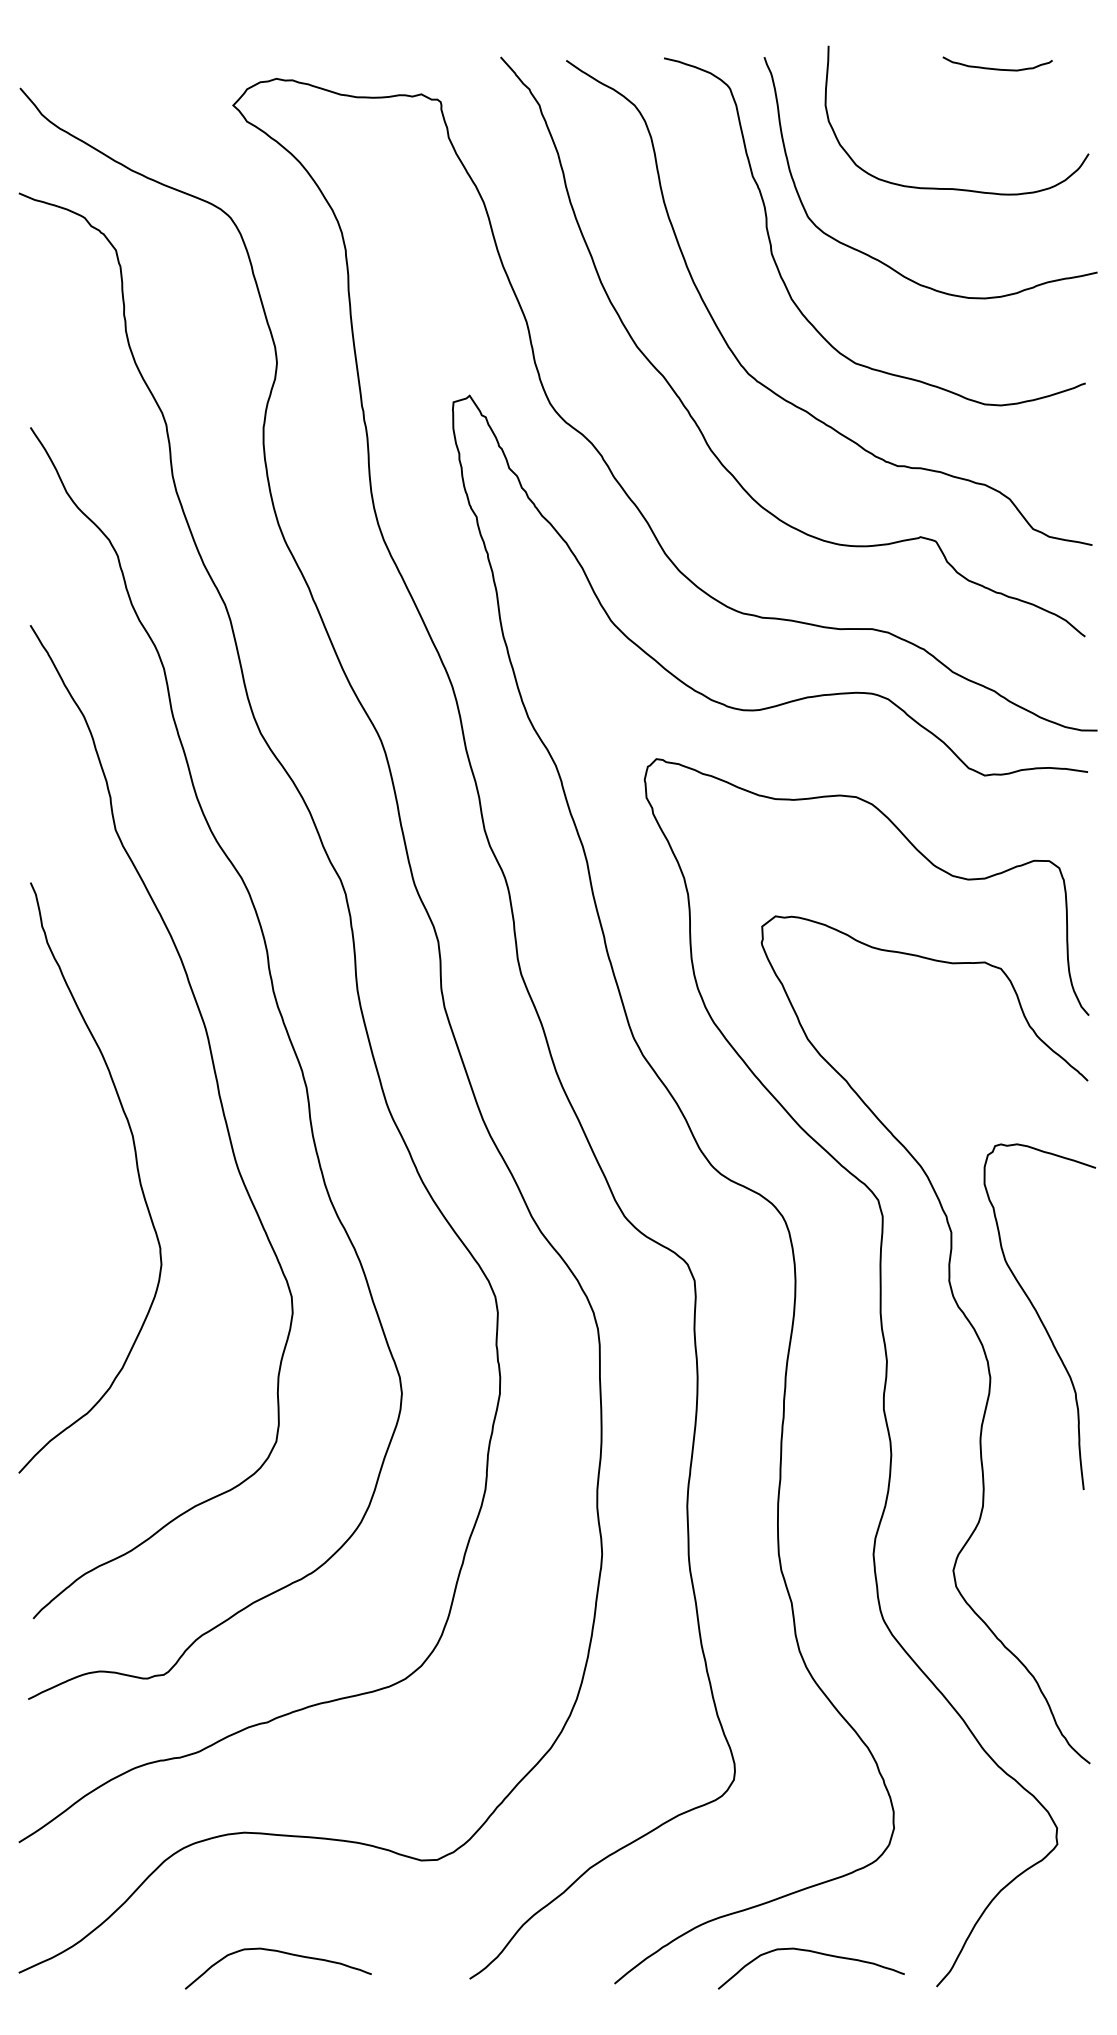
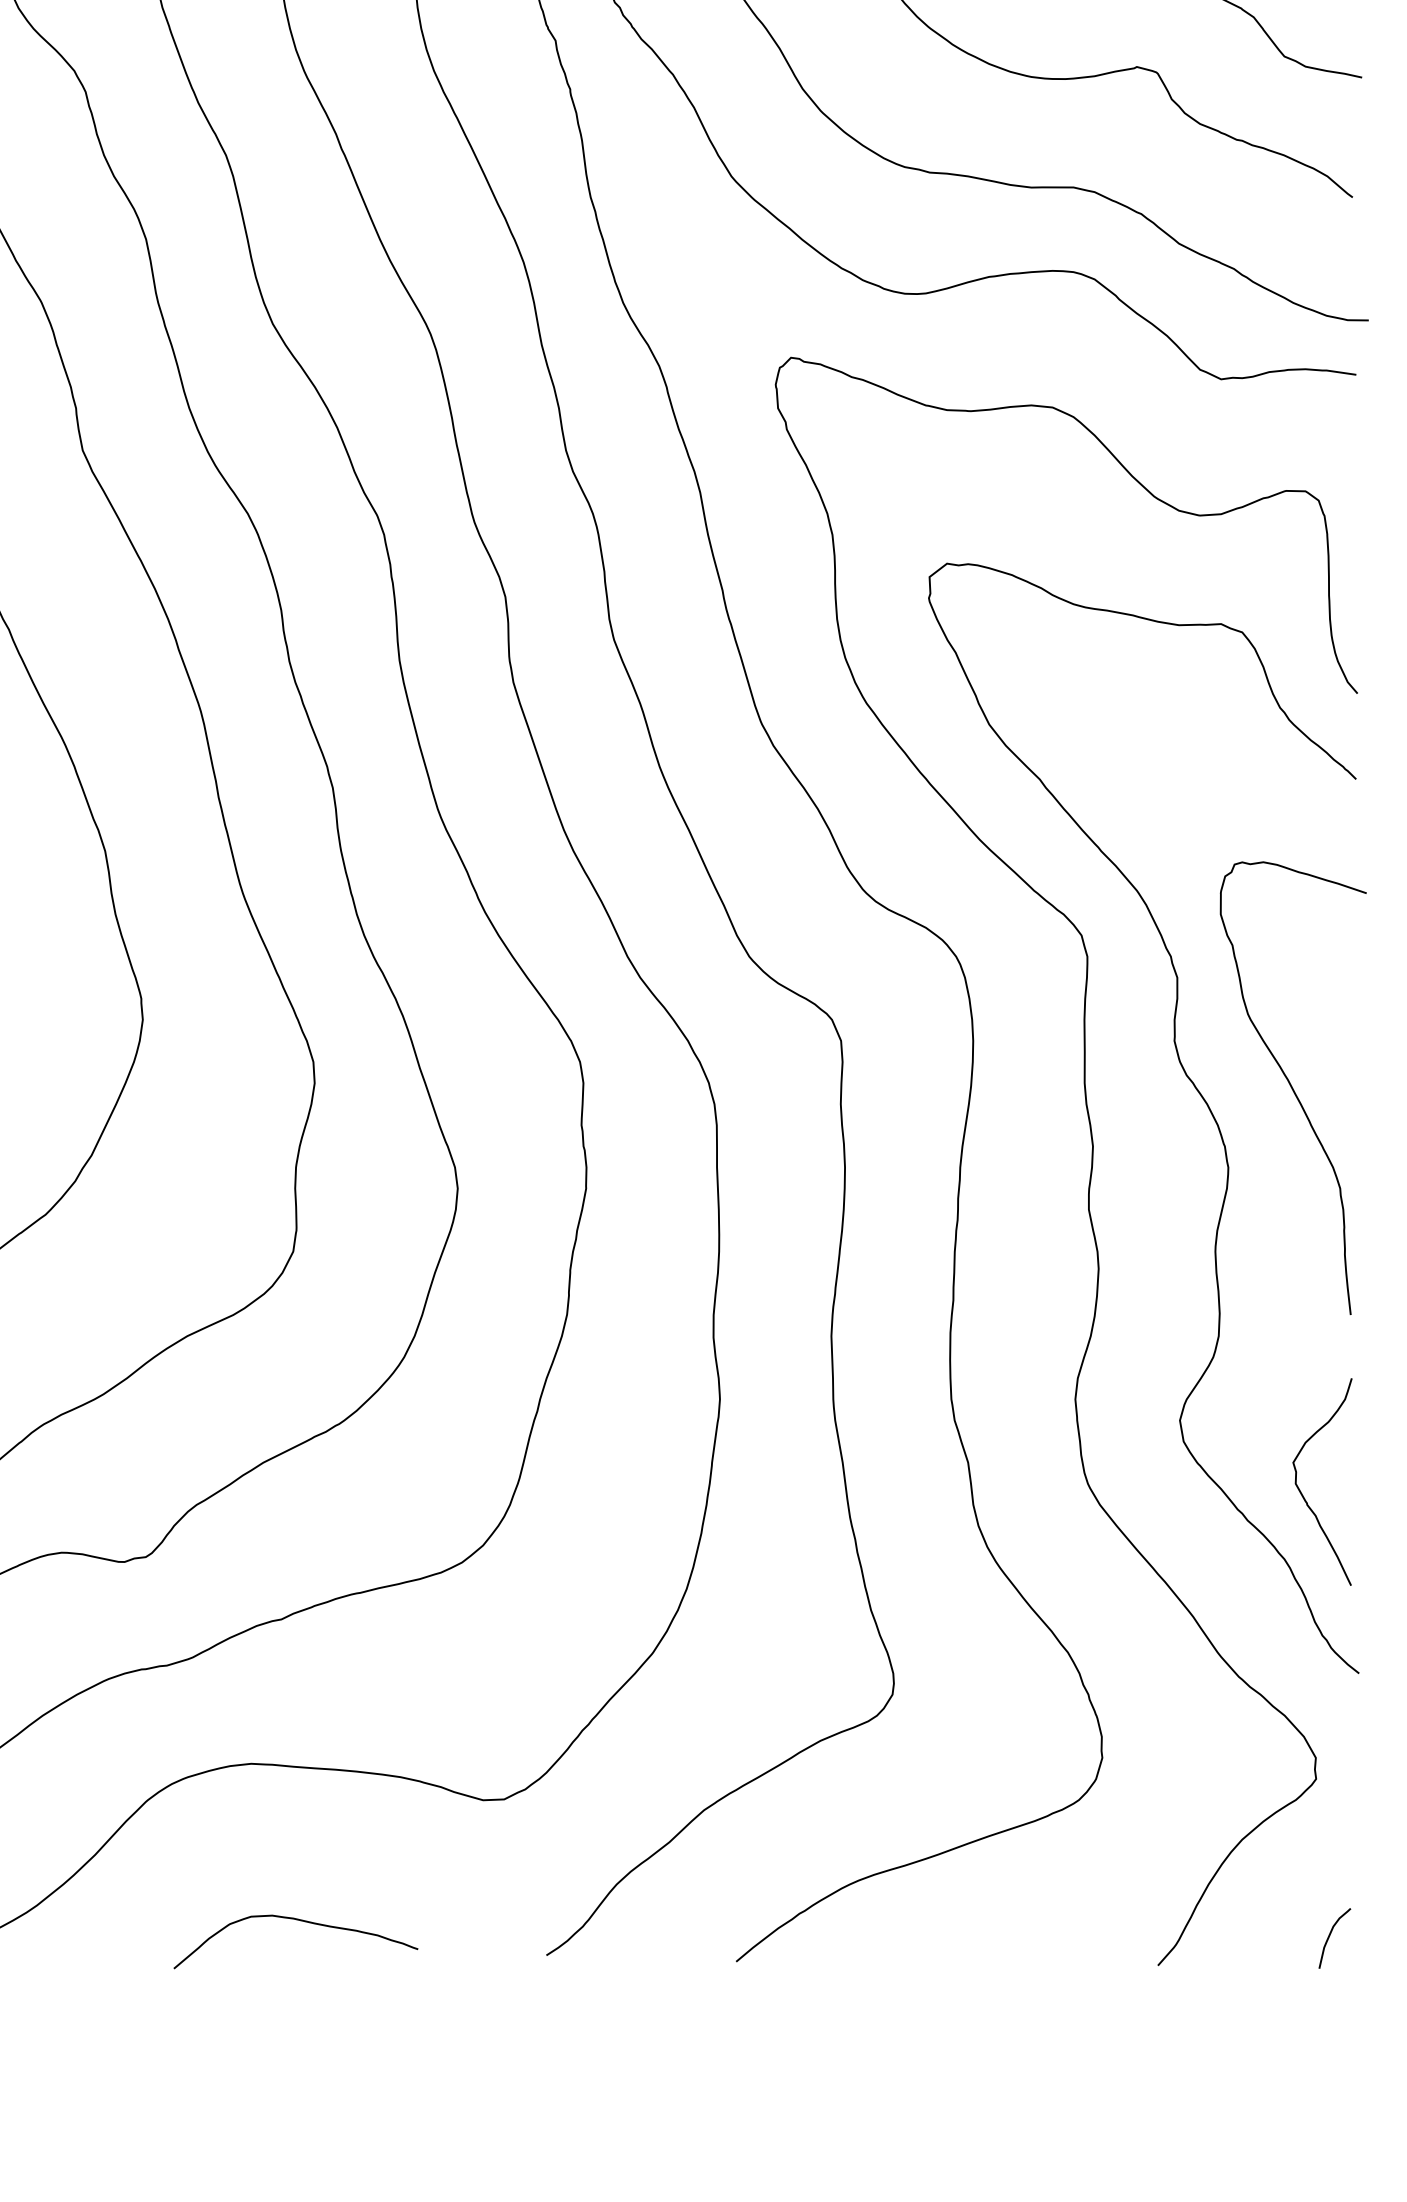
curve: (1047, 1626) -> (1303, 1493), added
curve: (815, 1953) -> (999, 1922), removed
curve: (1068, 1964) -> (1330, 1936), added

